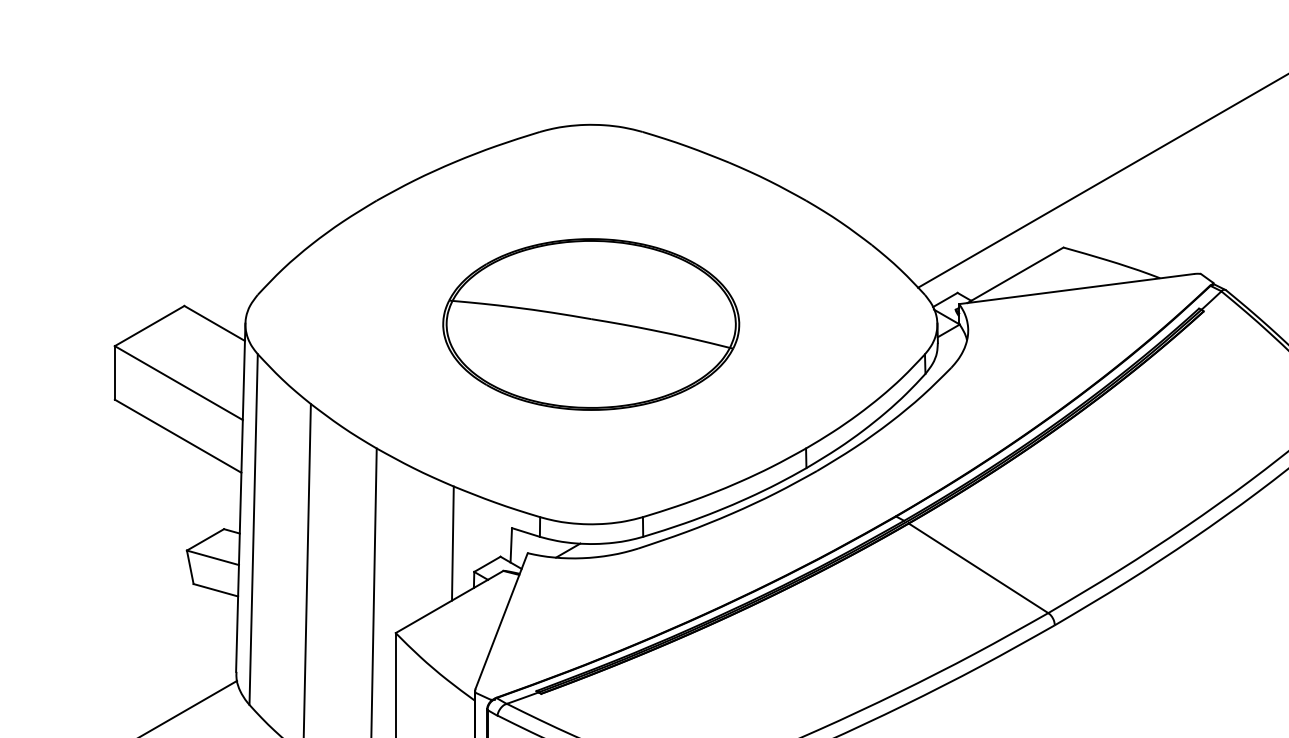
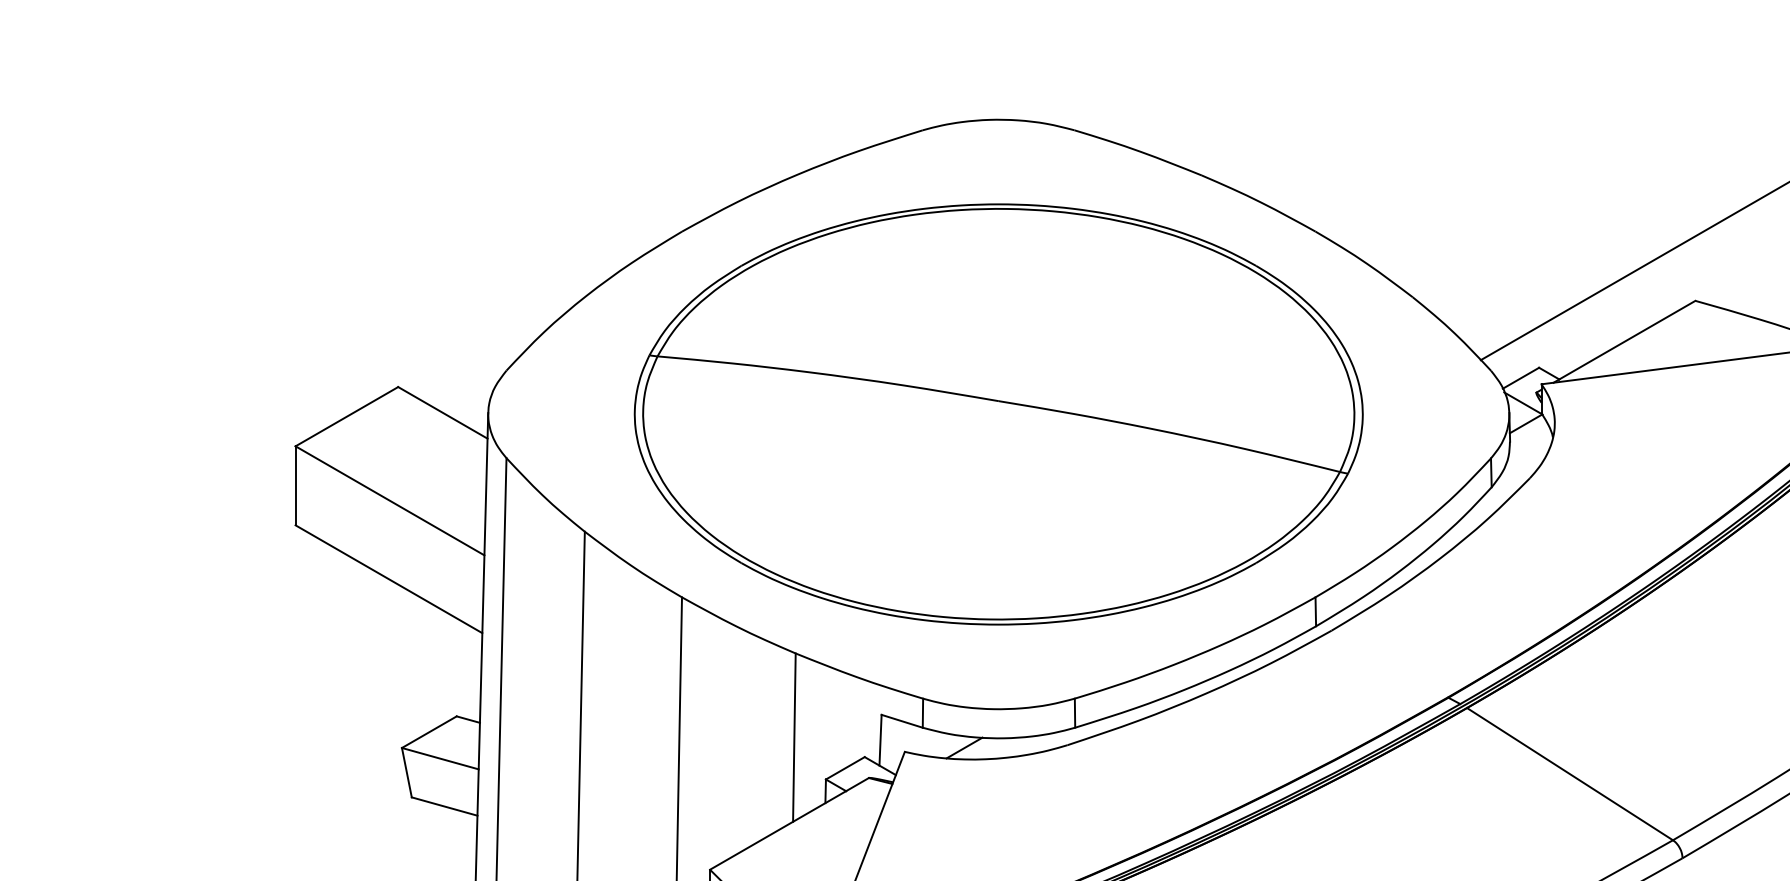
part: (590, 324) -> (997, 414), size x1.67

